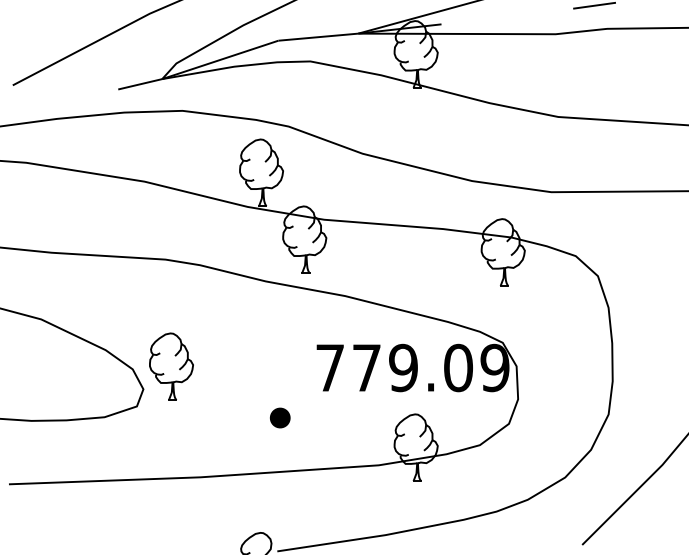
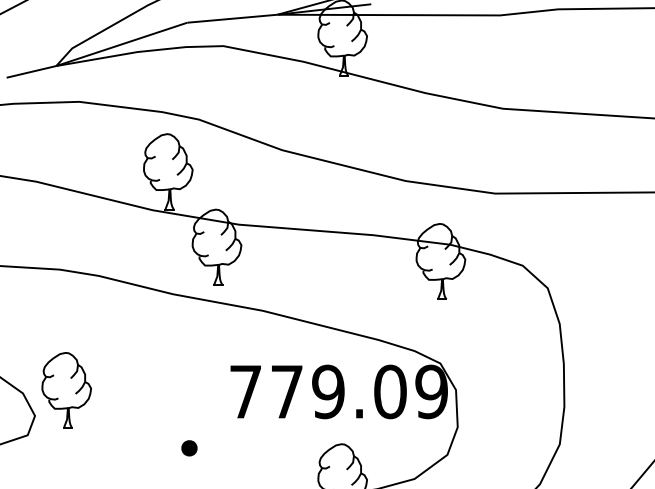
part: (280, 417) -> (189, 447), size x0.7

